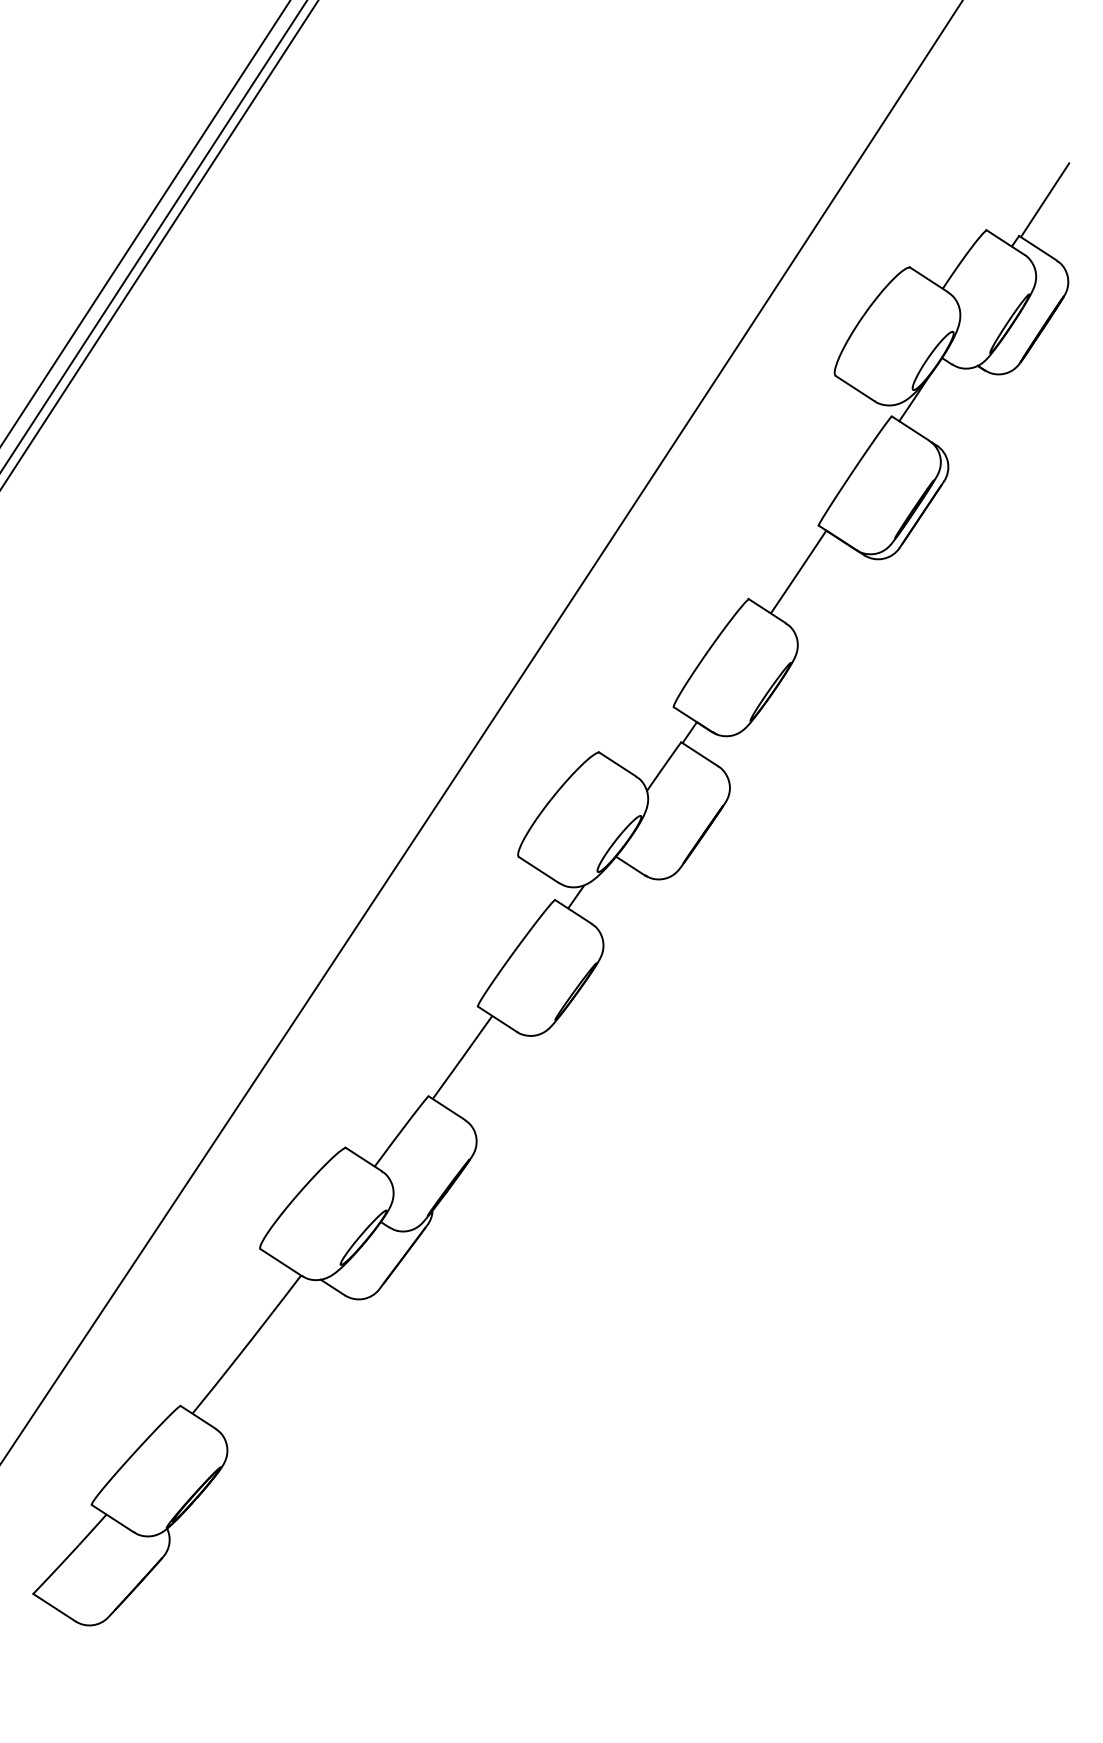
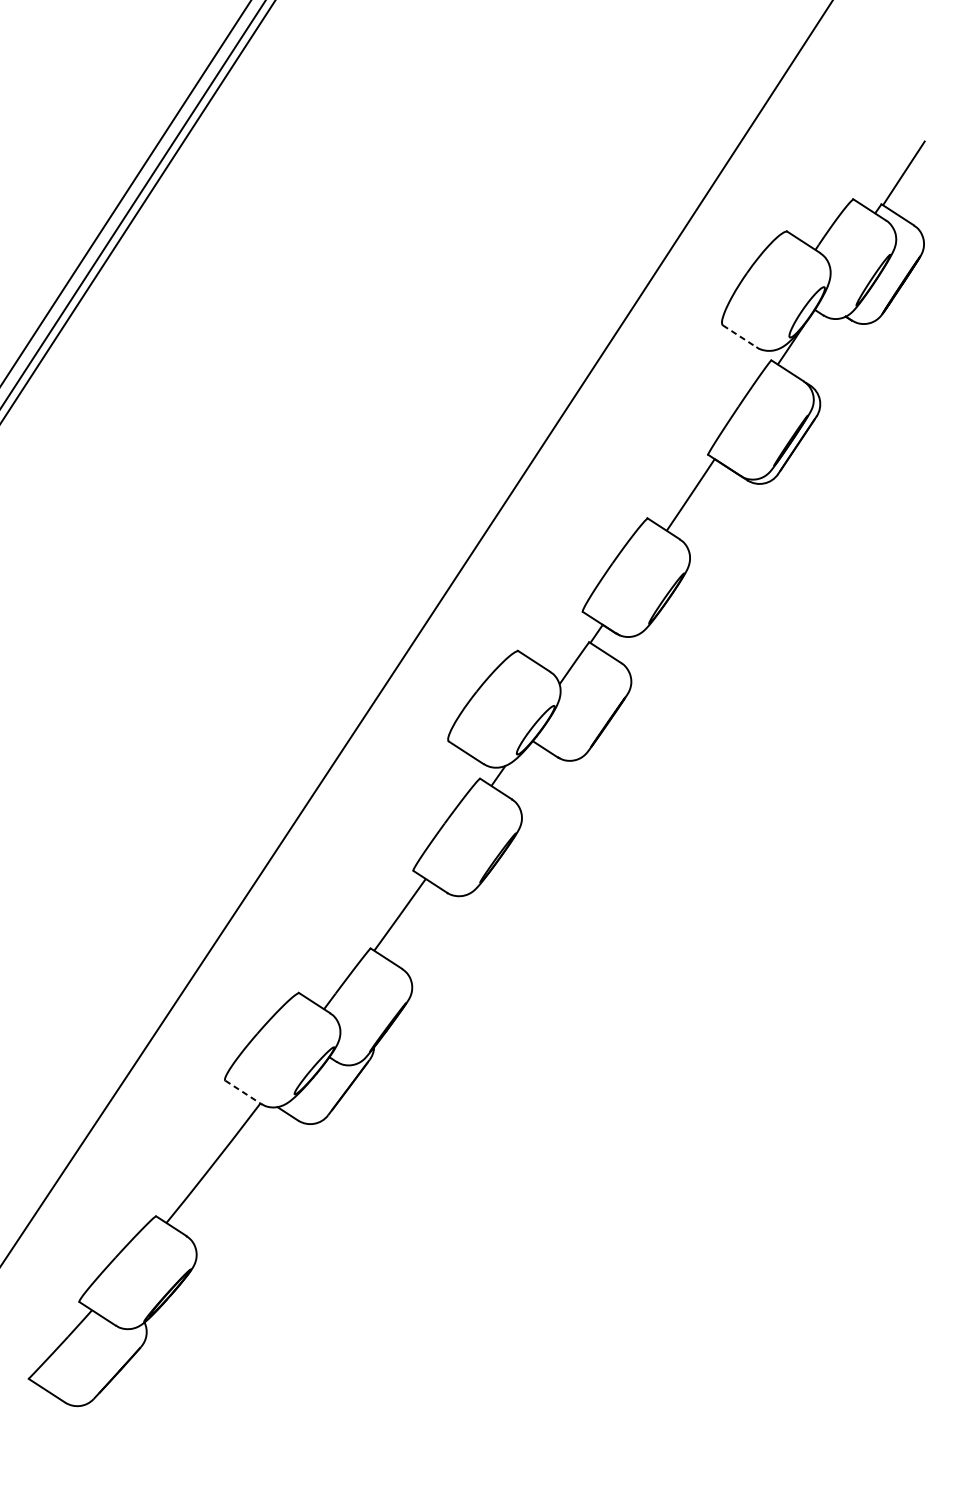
line: (855, 388) -> (739, 336), solid -> dashed
line: (281, 1262) -> (243, 1092), solid -> dashed

